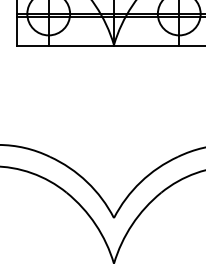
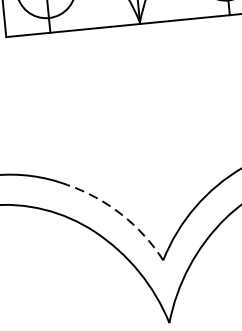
arc: (87, 182) -> (122, 215), solid -> dashed

